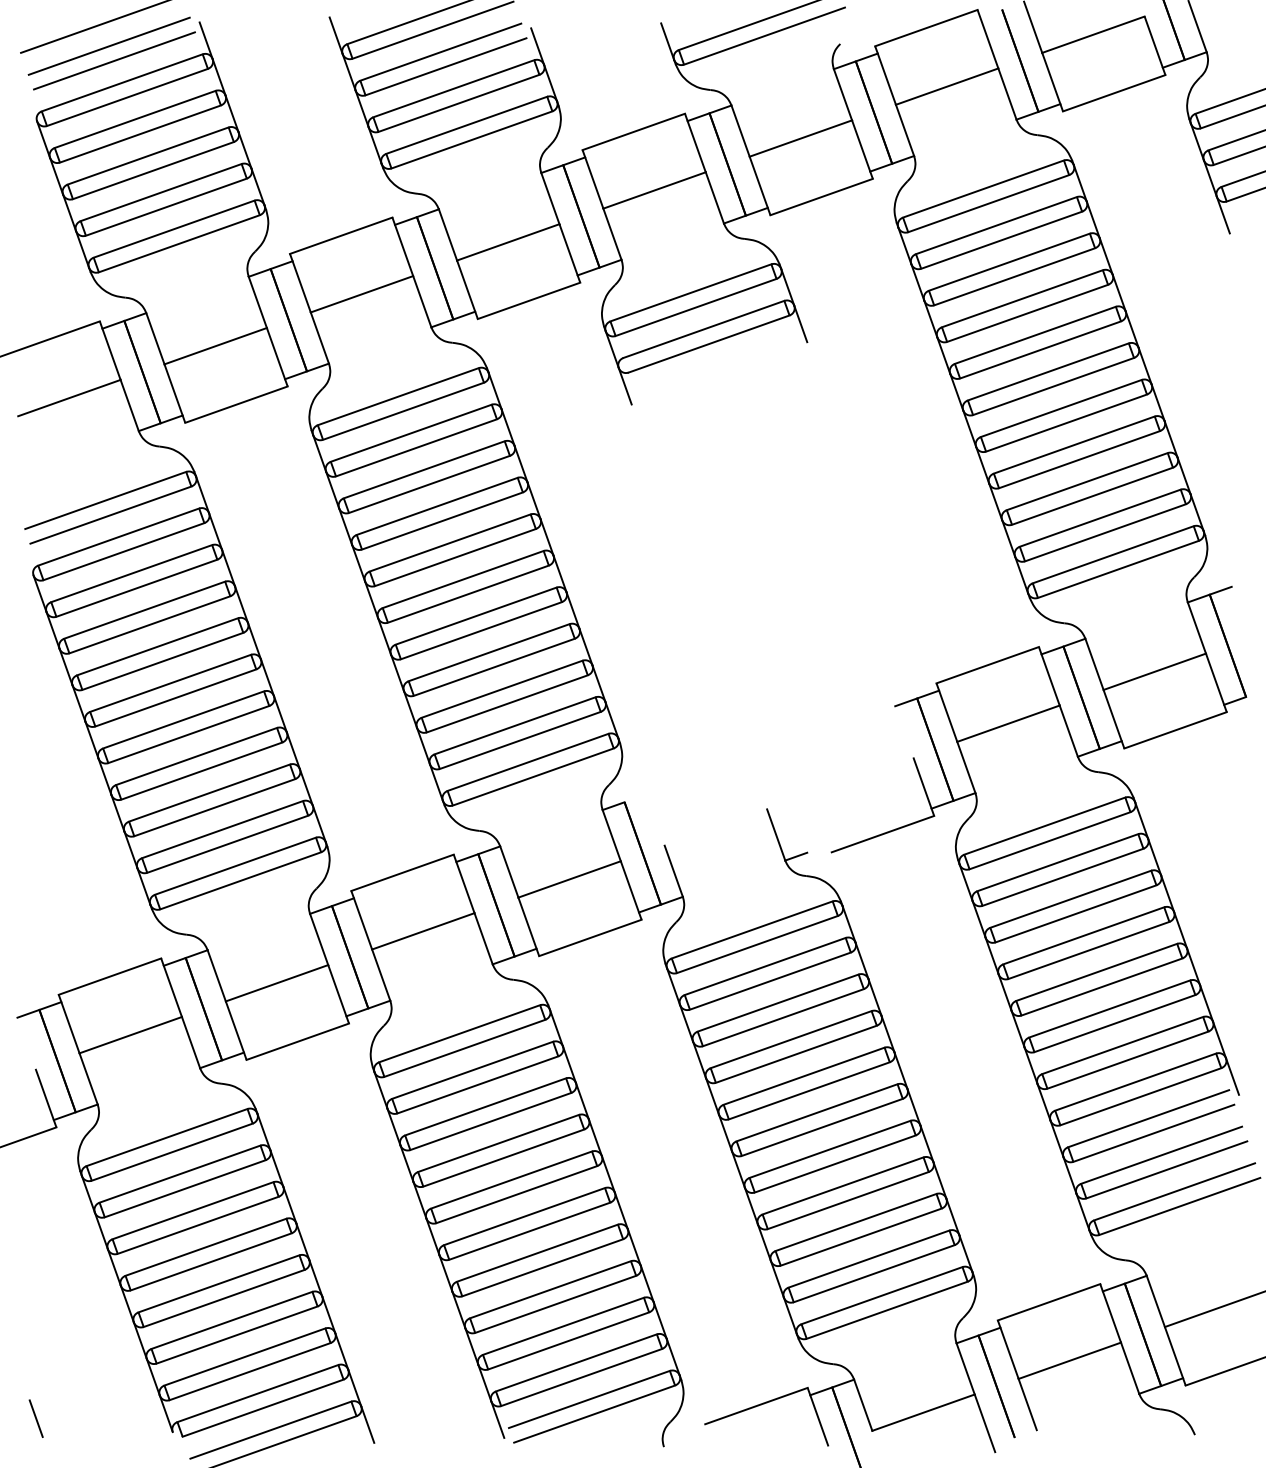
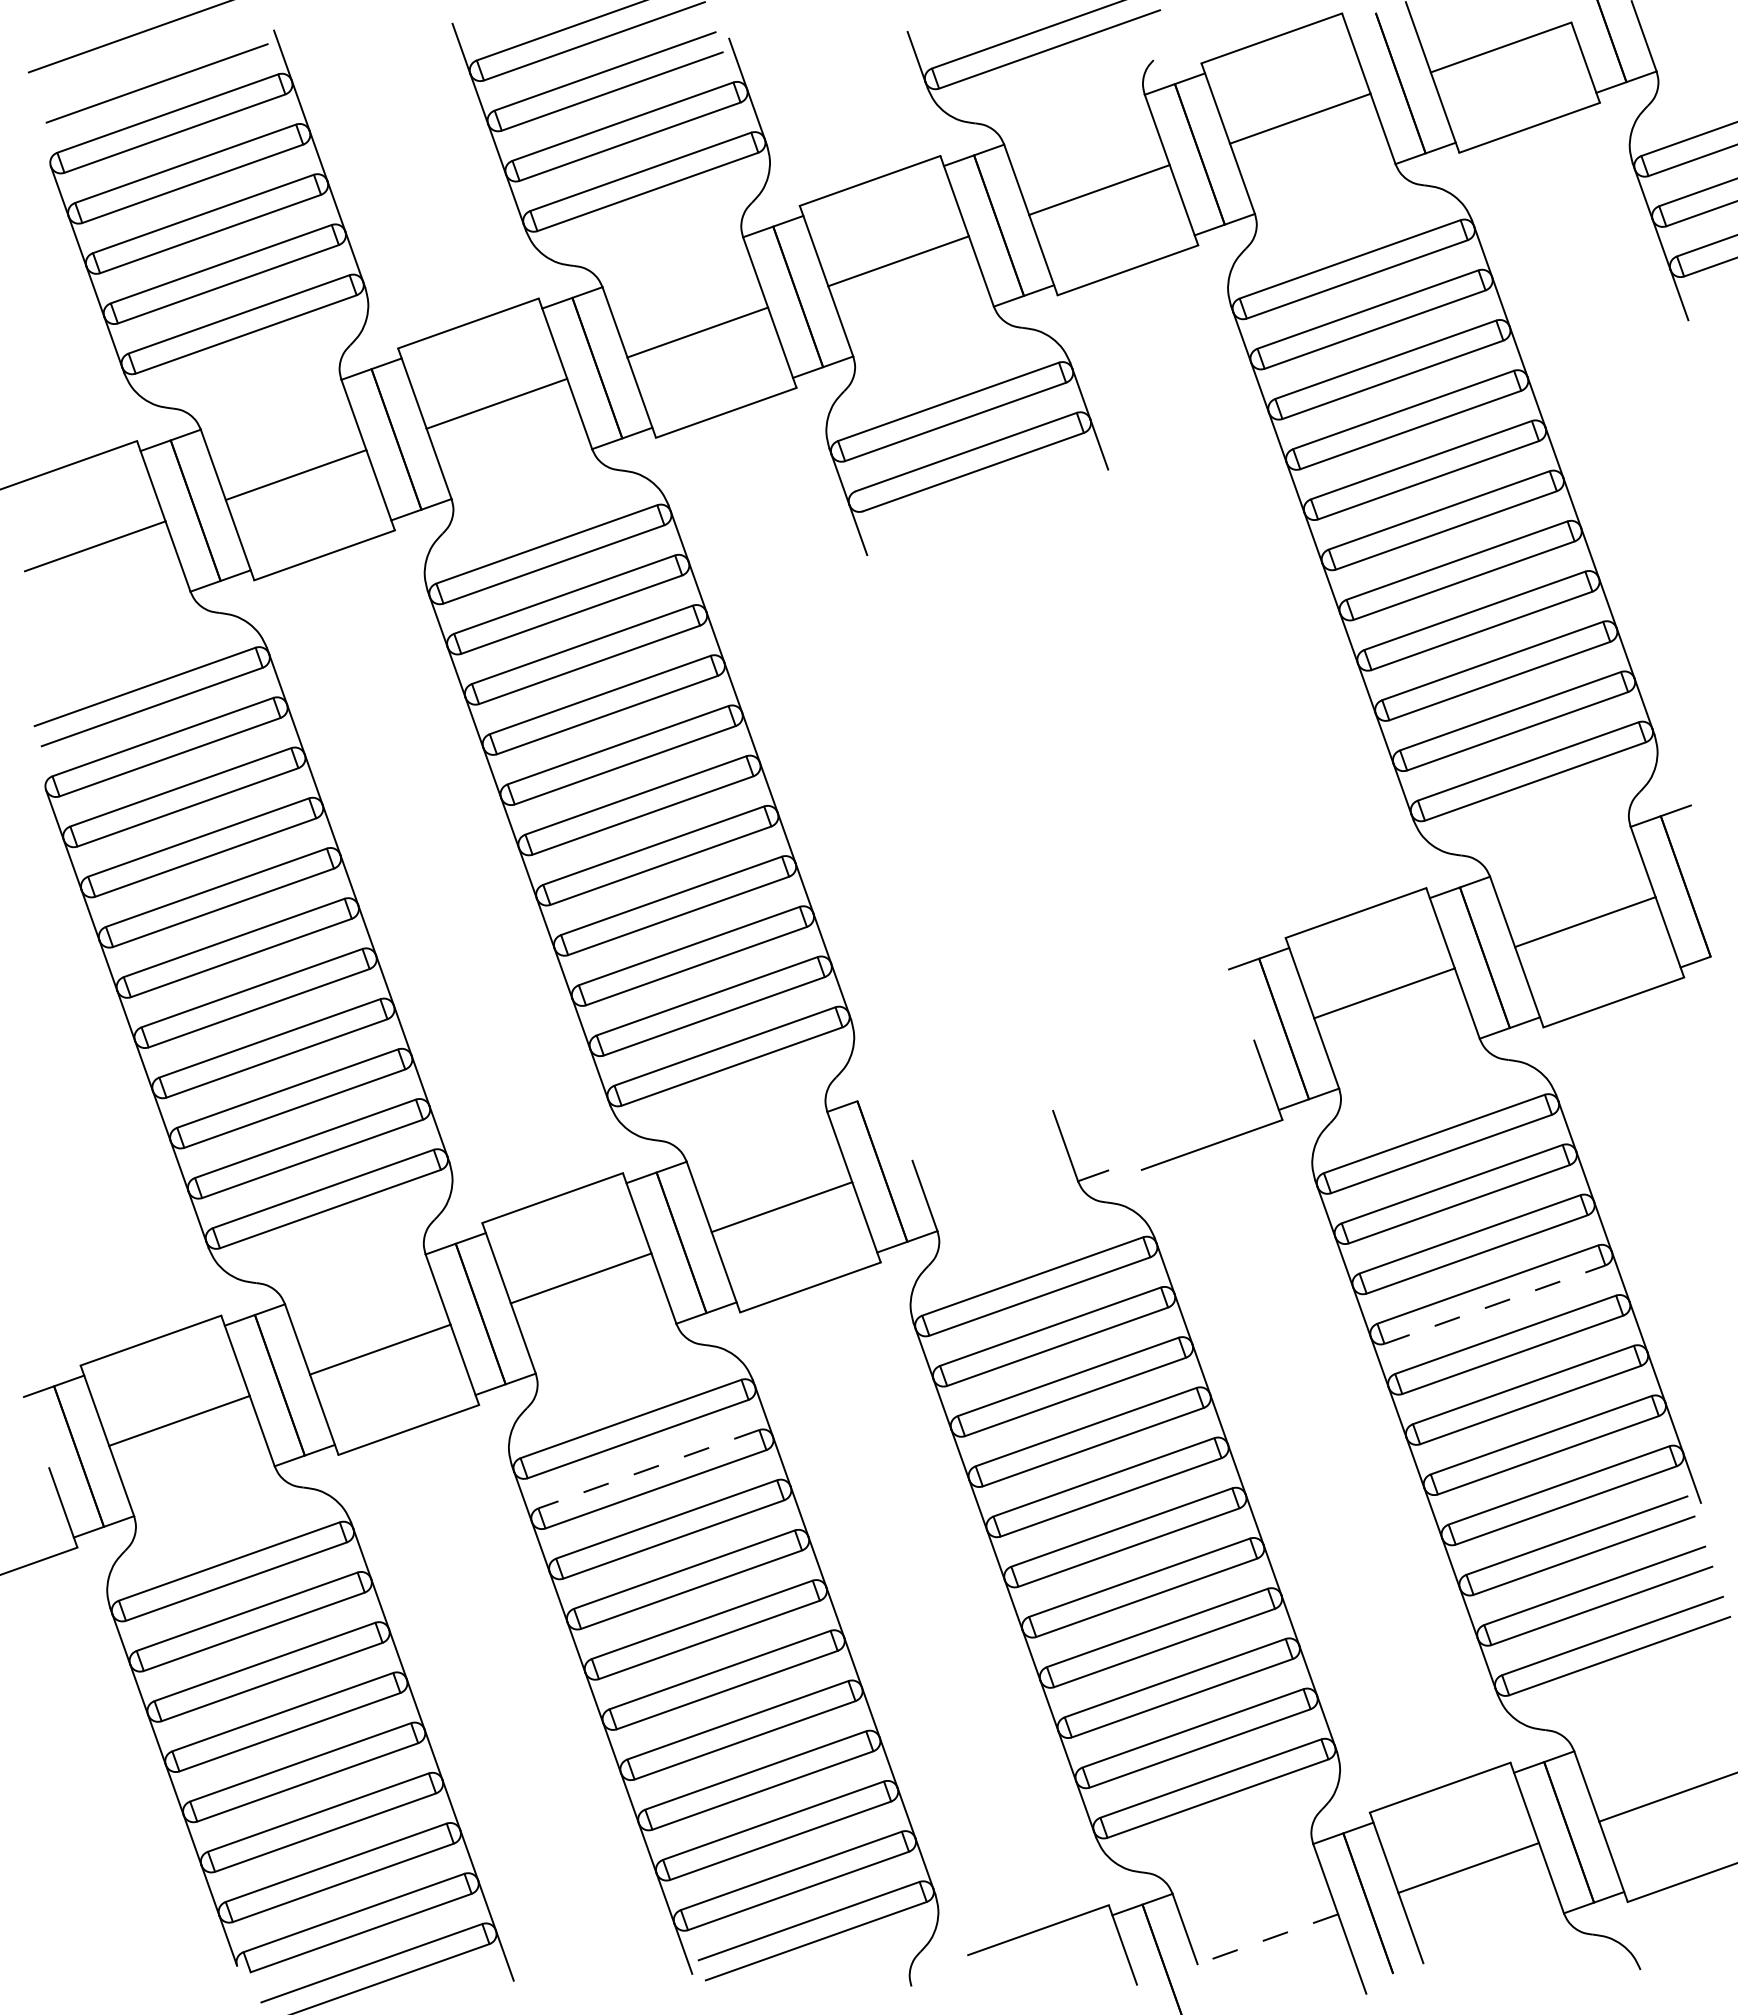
line: (108, 46) -> (149, 63), removed
line: (1089, 950) -> (1495, 1304), solid -> dashed
line: (472, 1070) -> (648, 1469), solid -> dashed
line: (923, 1412) -> (1267, 1939), solid -> dashed
line: (36, 1418) -> (49, 1947), removed

